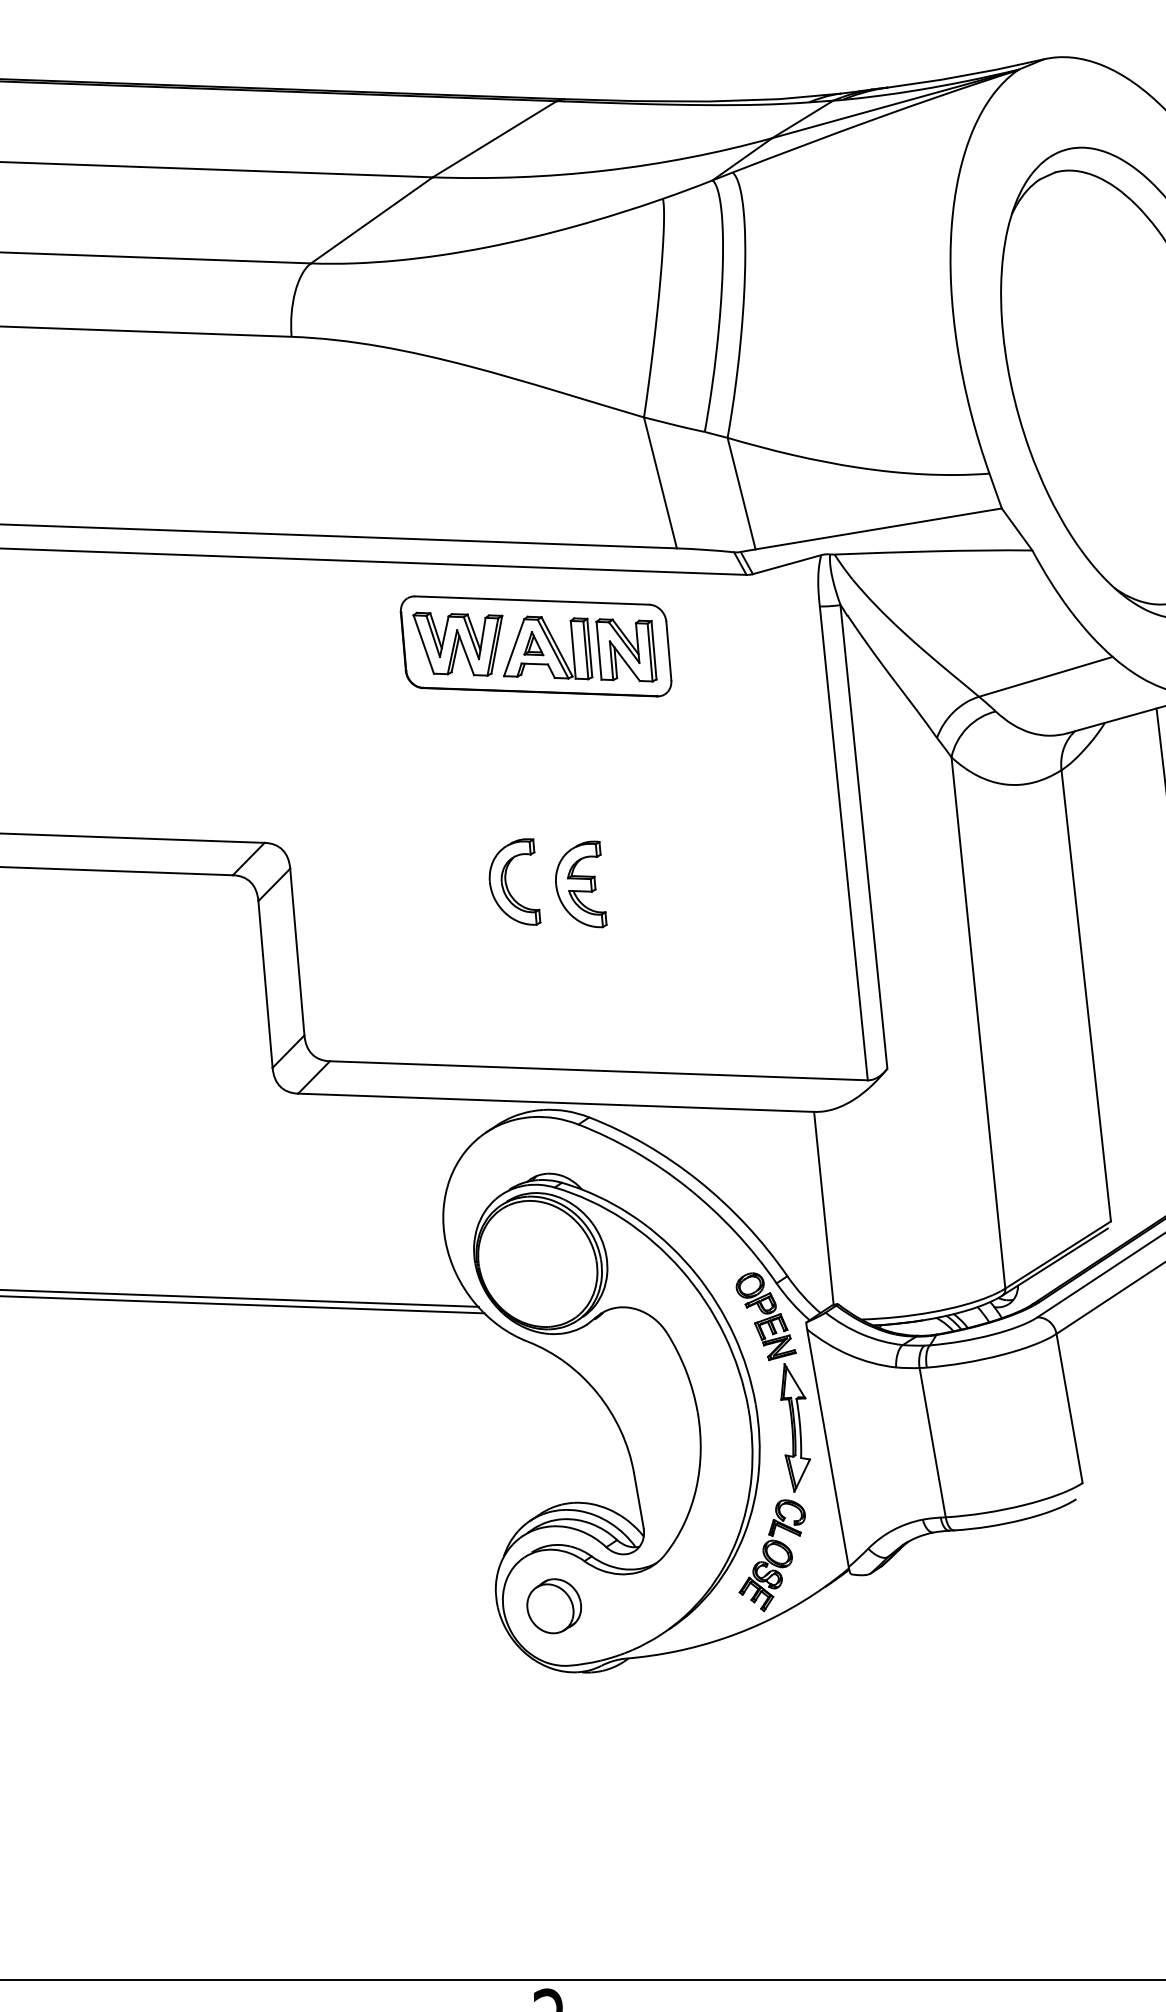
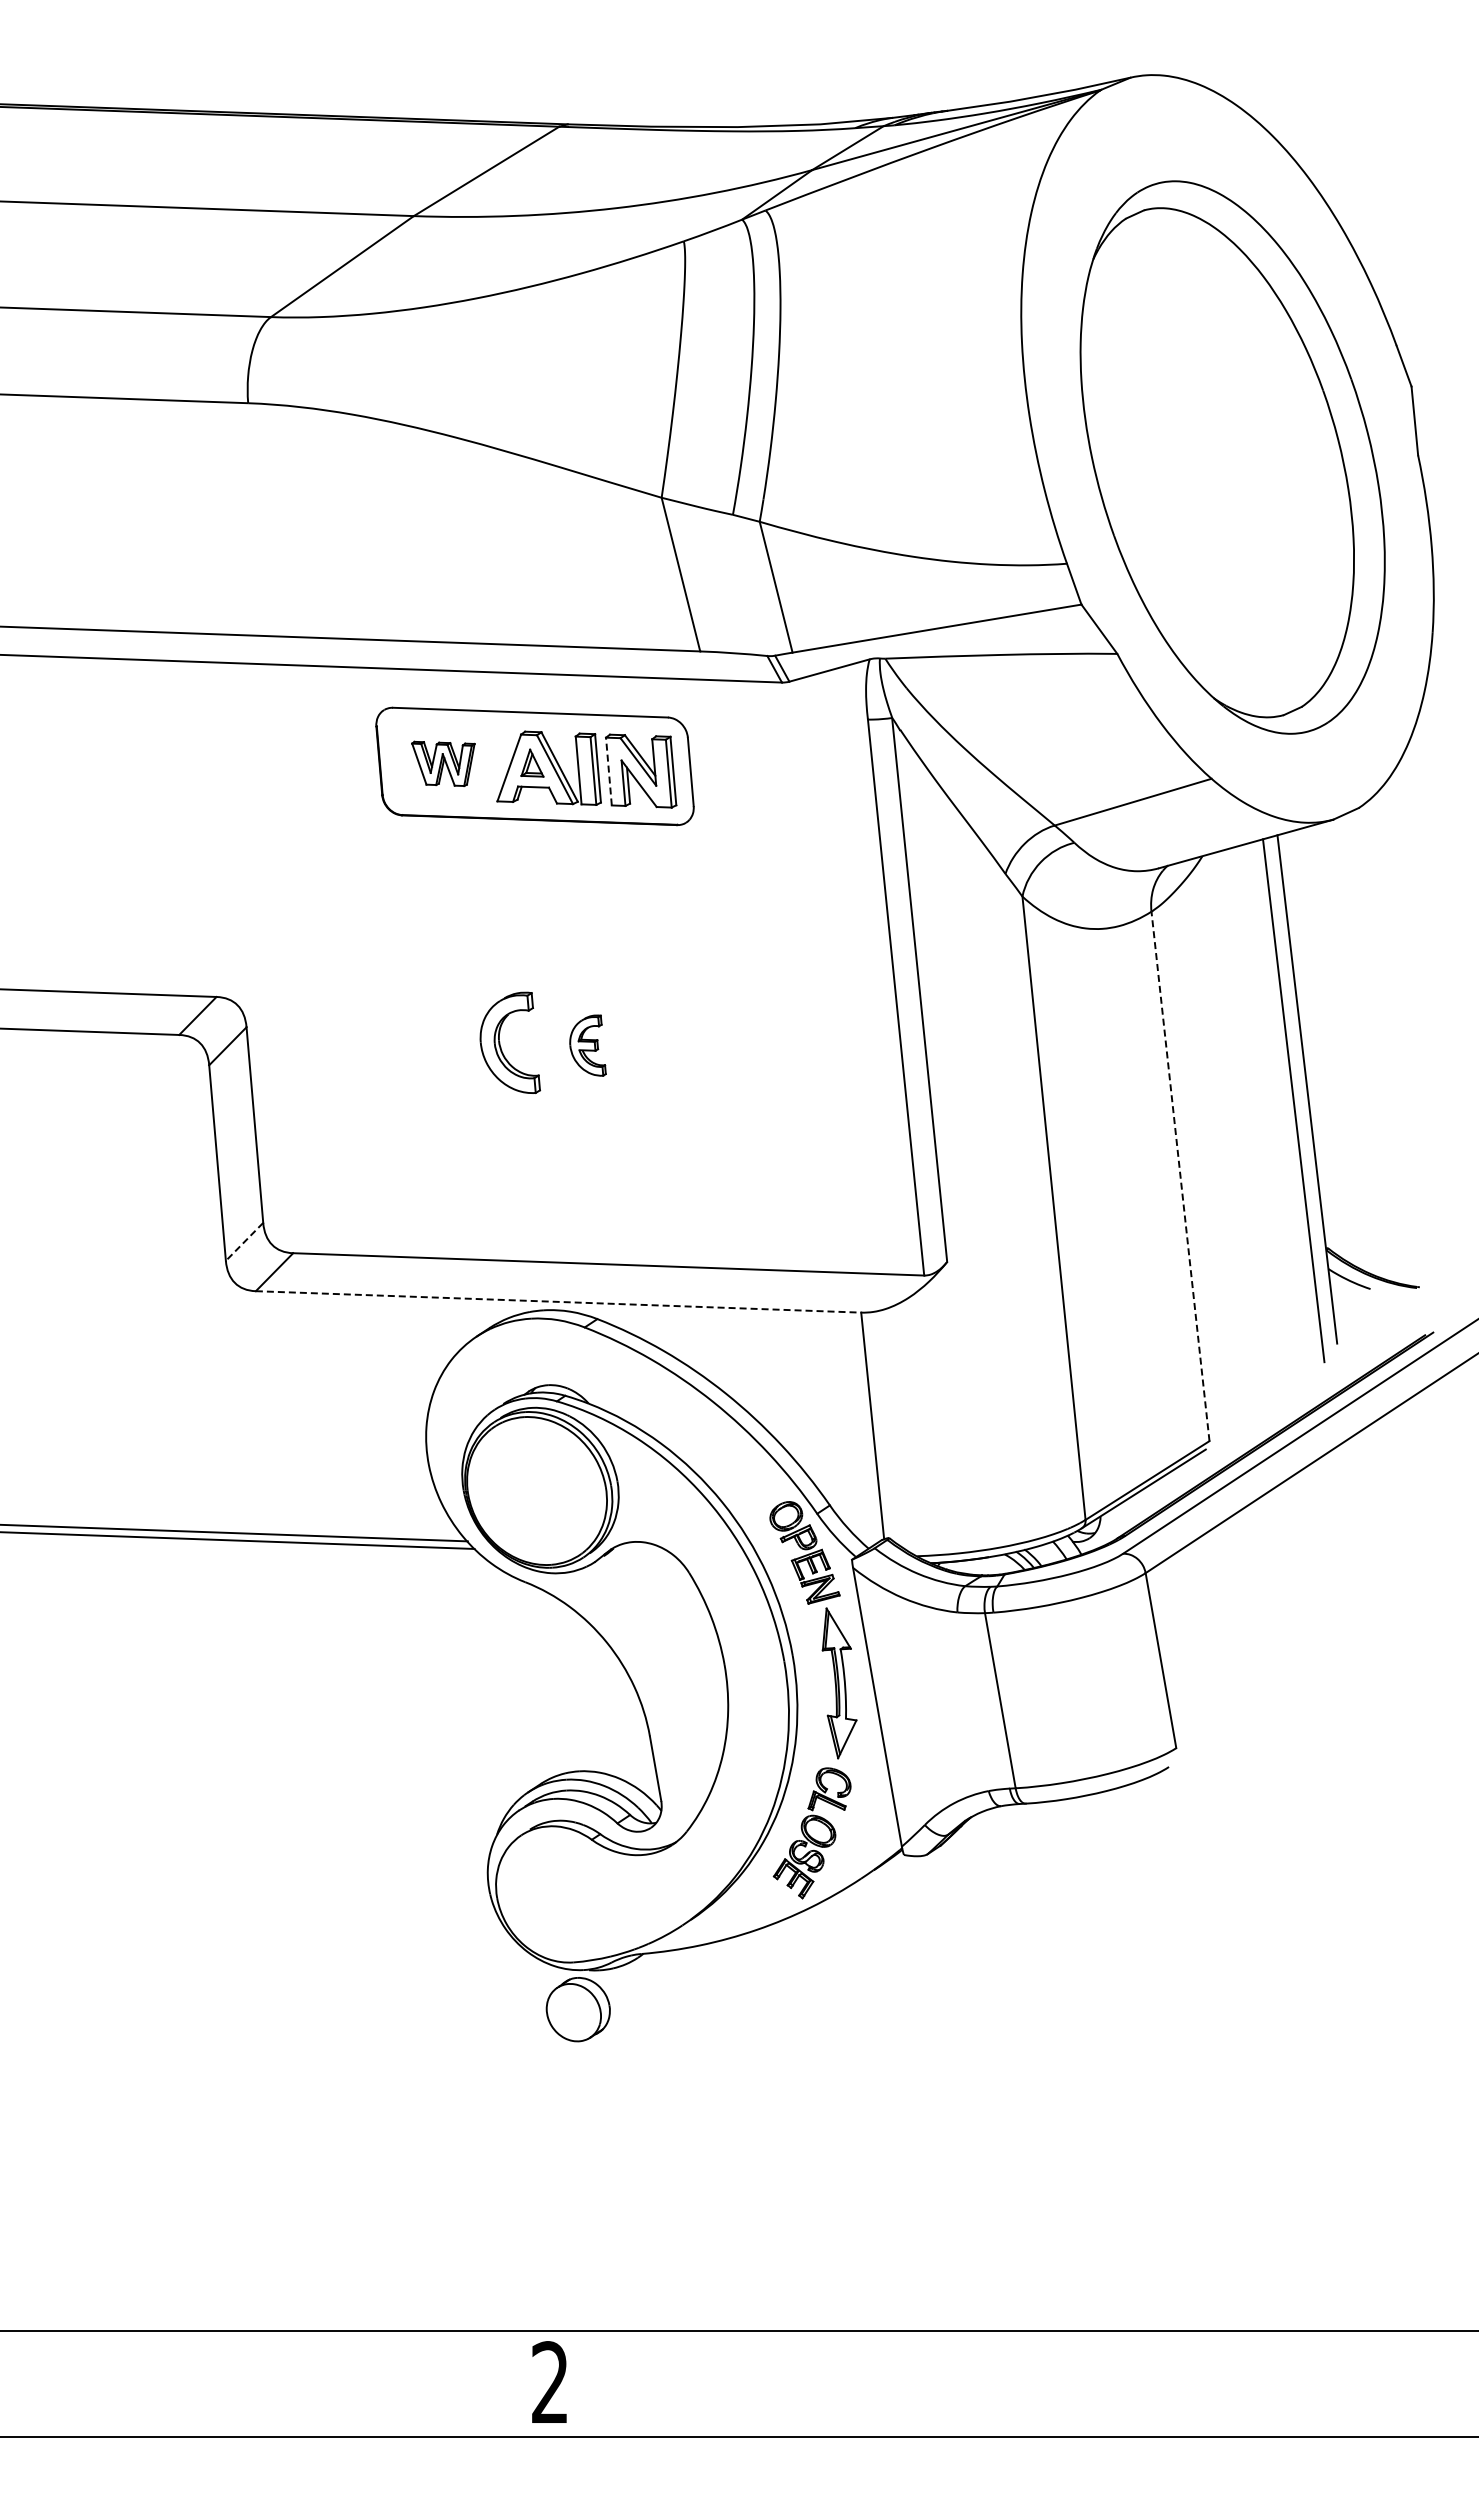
part: (458, 643) -> (443, 763), size x0.6
line: (598, 650) -> (608, 771), solid -> dashed
part: (580, 884) -> (587, 1045), size x0.6
line: (1086, 995) -> (1180, 1175), solid -> dashed
line: (288, 1051) -> (244, 1241), solid -> dashed
line: (556, 1102) -> (558, 1301), solid -> dashed
part: (553, 1606) -> (577, 2009), moved

